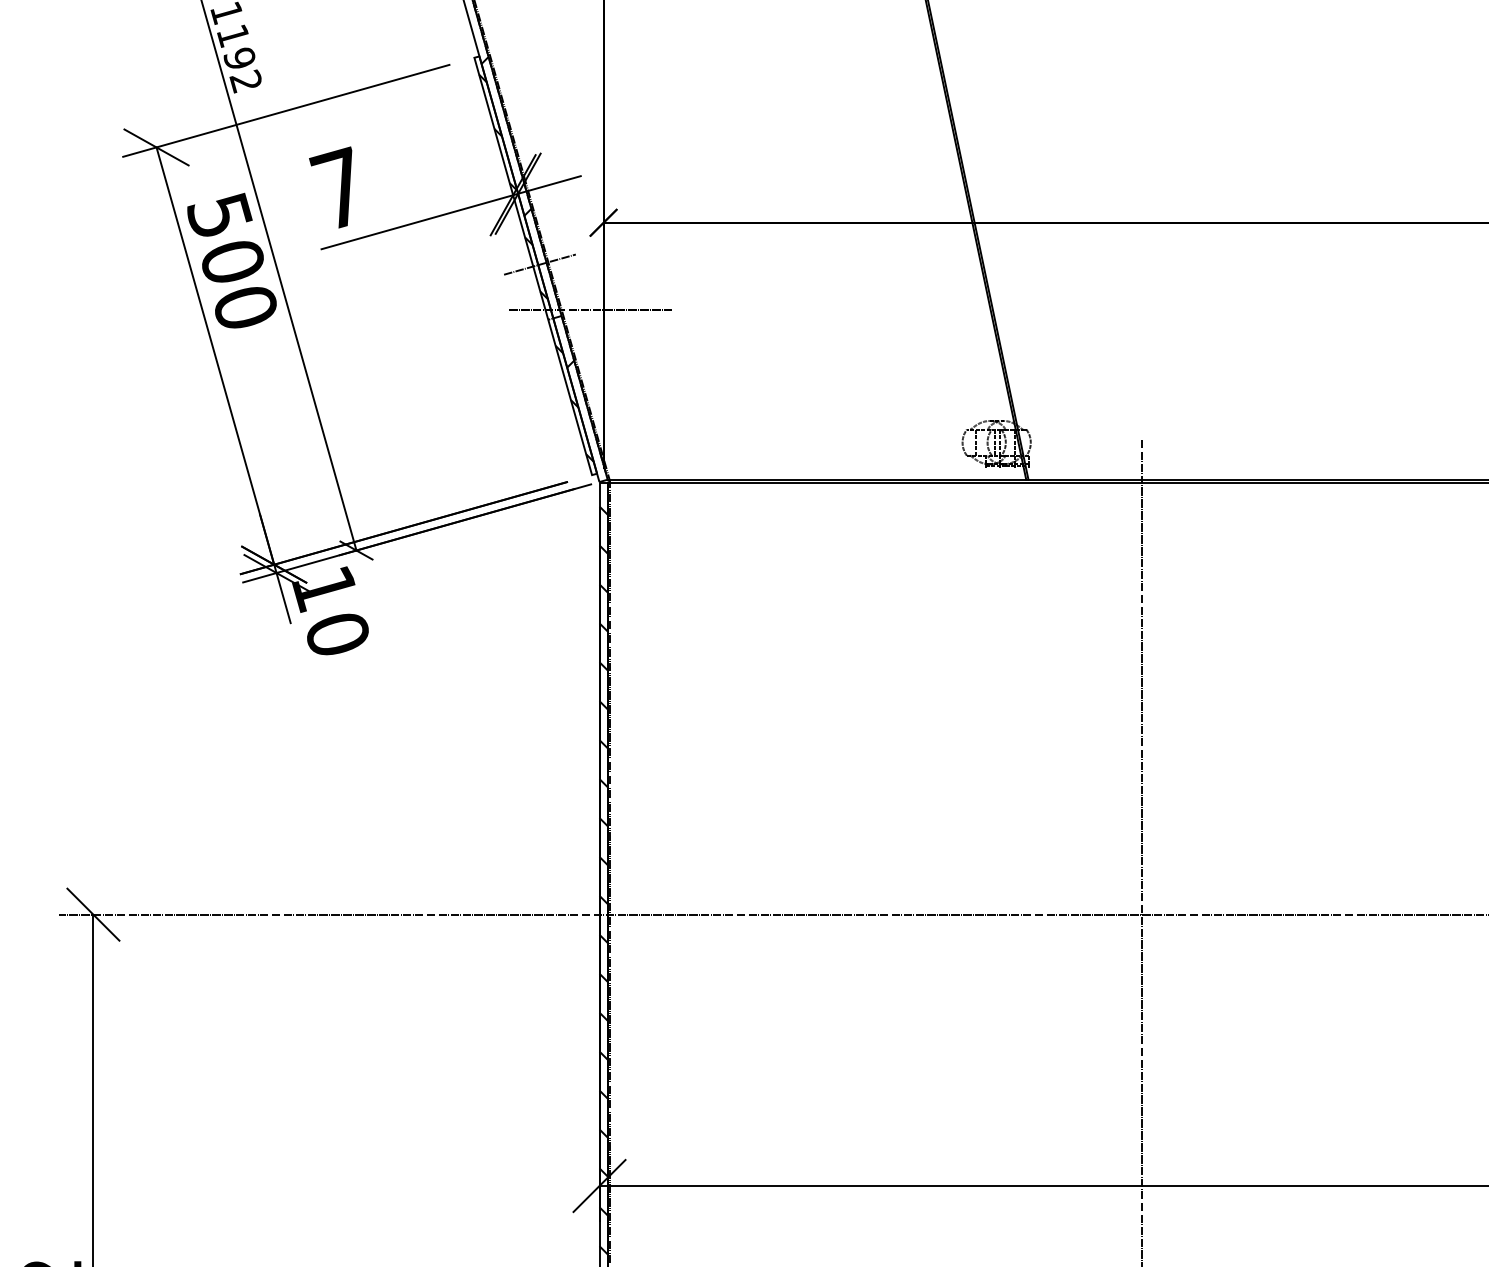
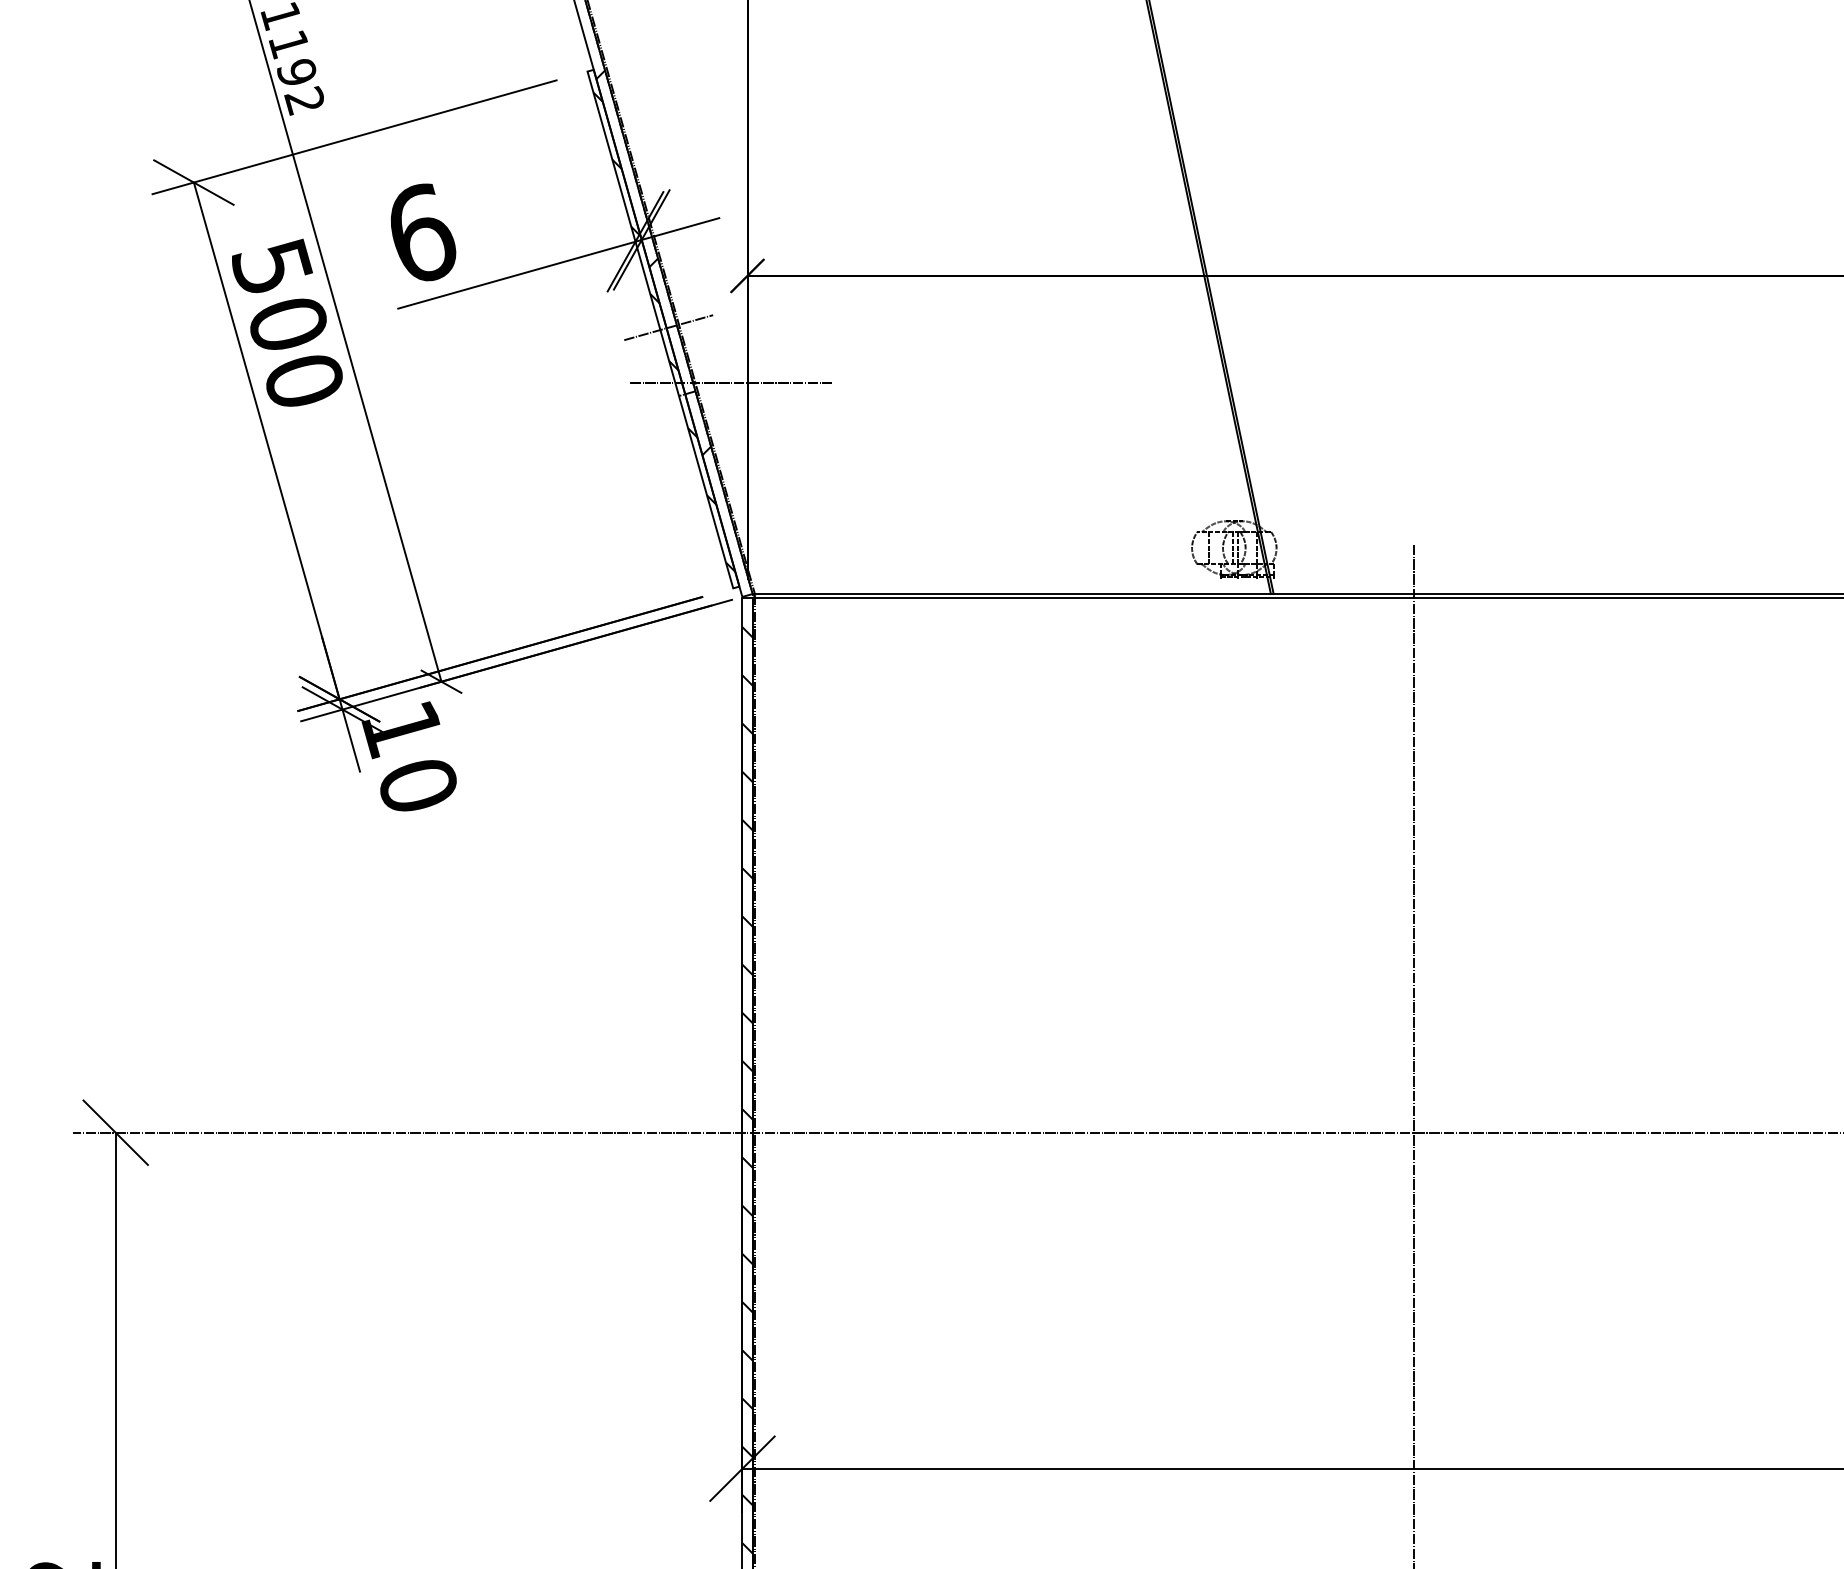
text: (338, 186) -> (419, 231), 7 -> 6

